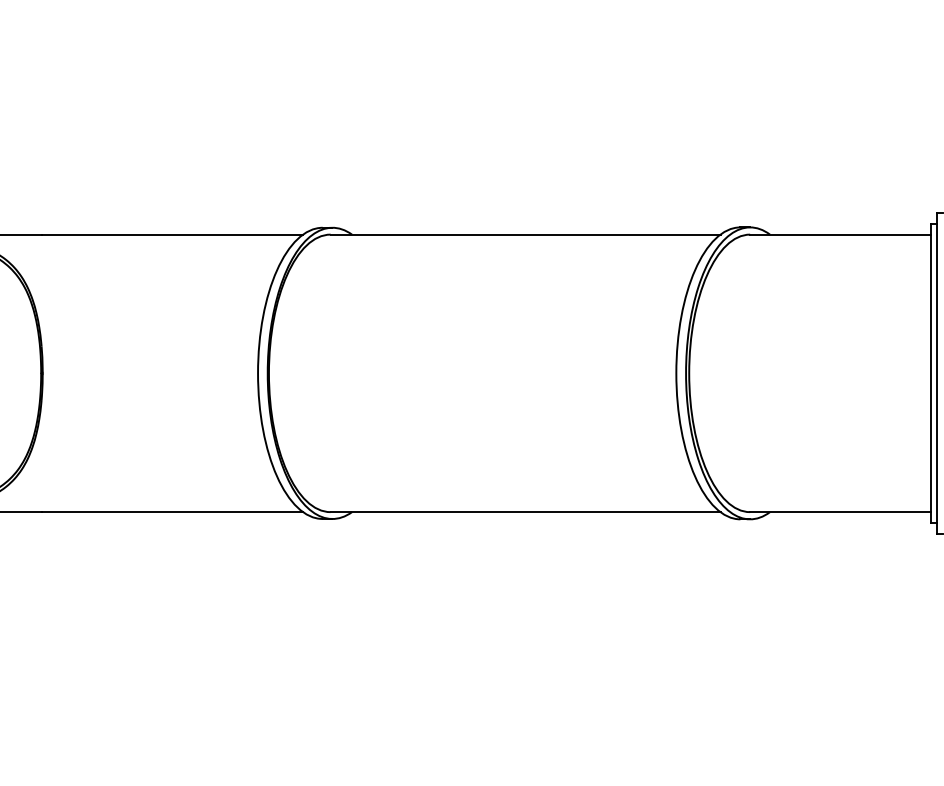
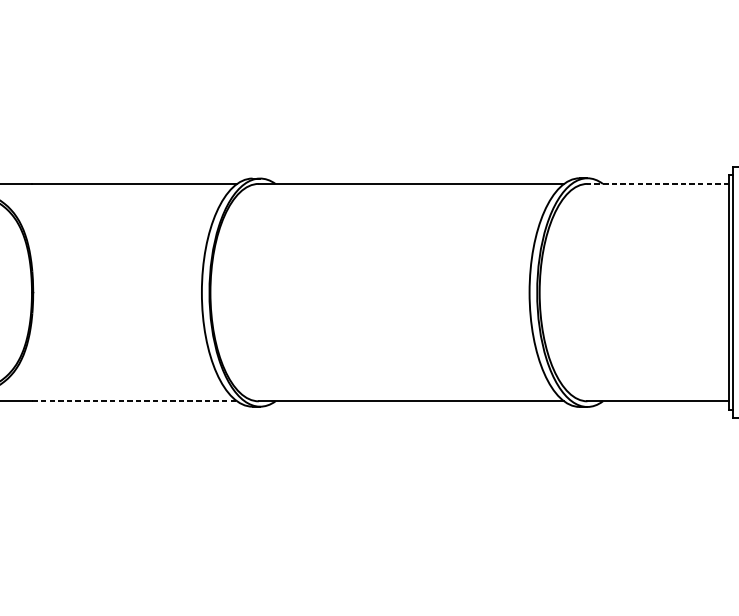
line: (840, 234) -> (658, 183), solid -> dashed
line: (172, 512) -> (134, 401), solid -> dashed

